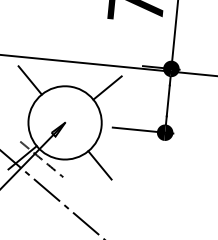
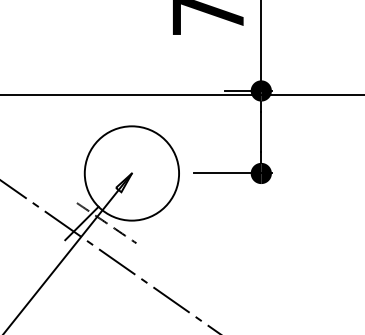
line: (29, 80) -> (81, 123), removed
line: (107, 88) -> (181, 123), removed
line: (99, 165) -> (181, 223), removed

